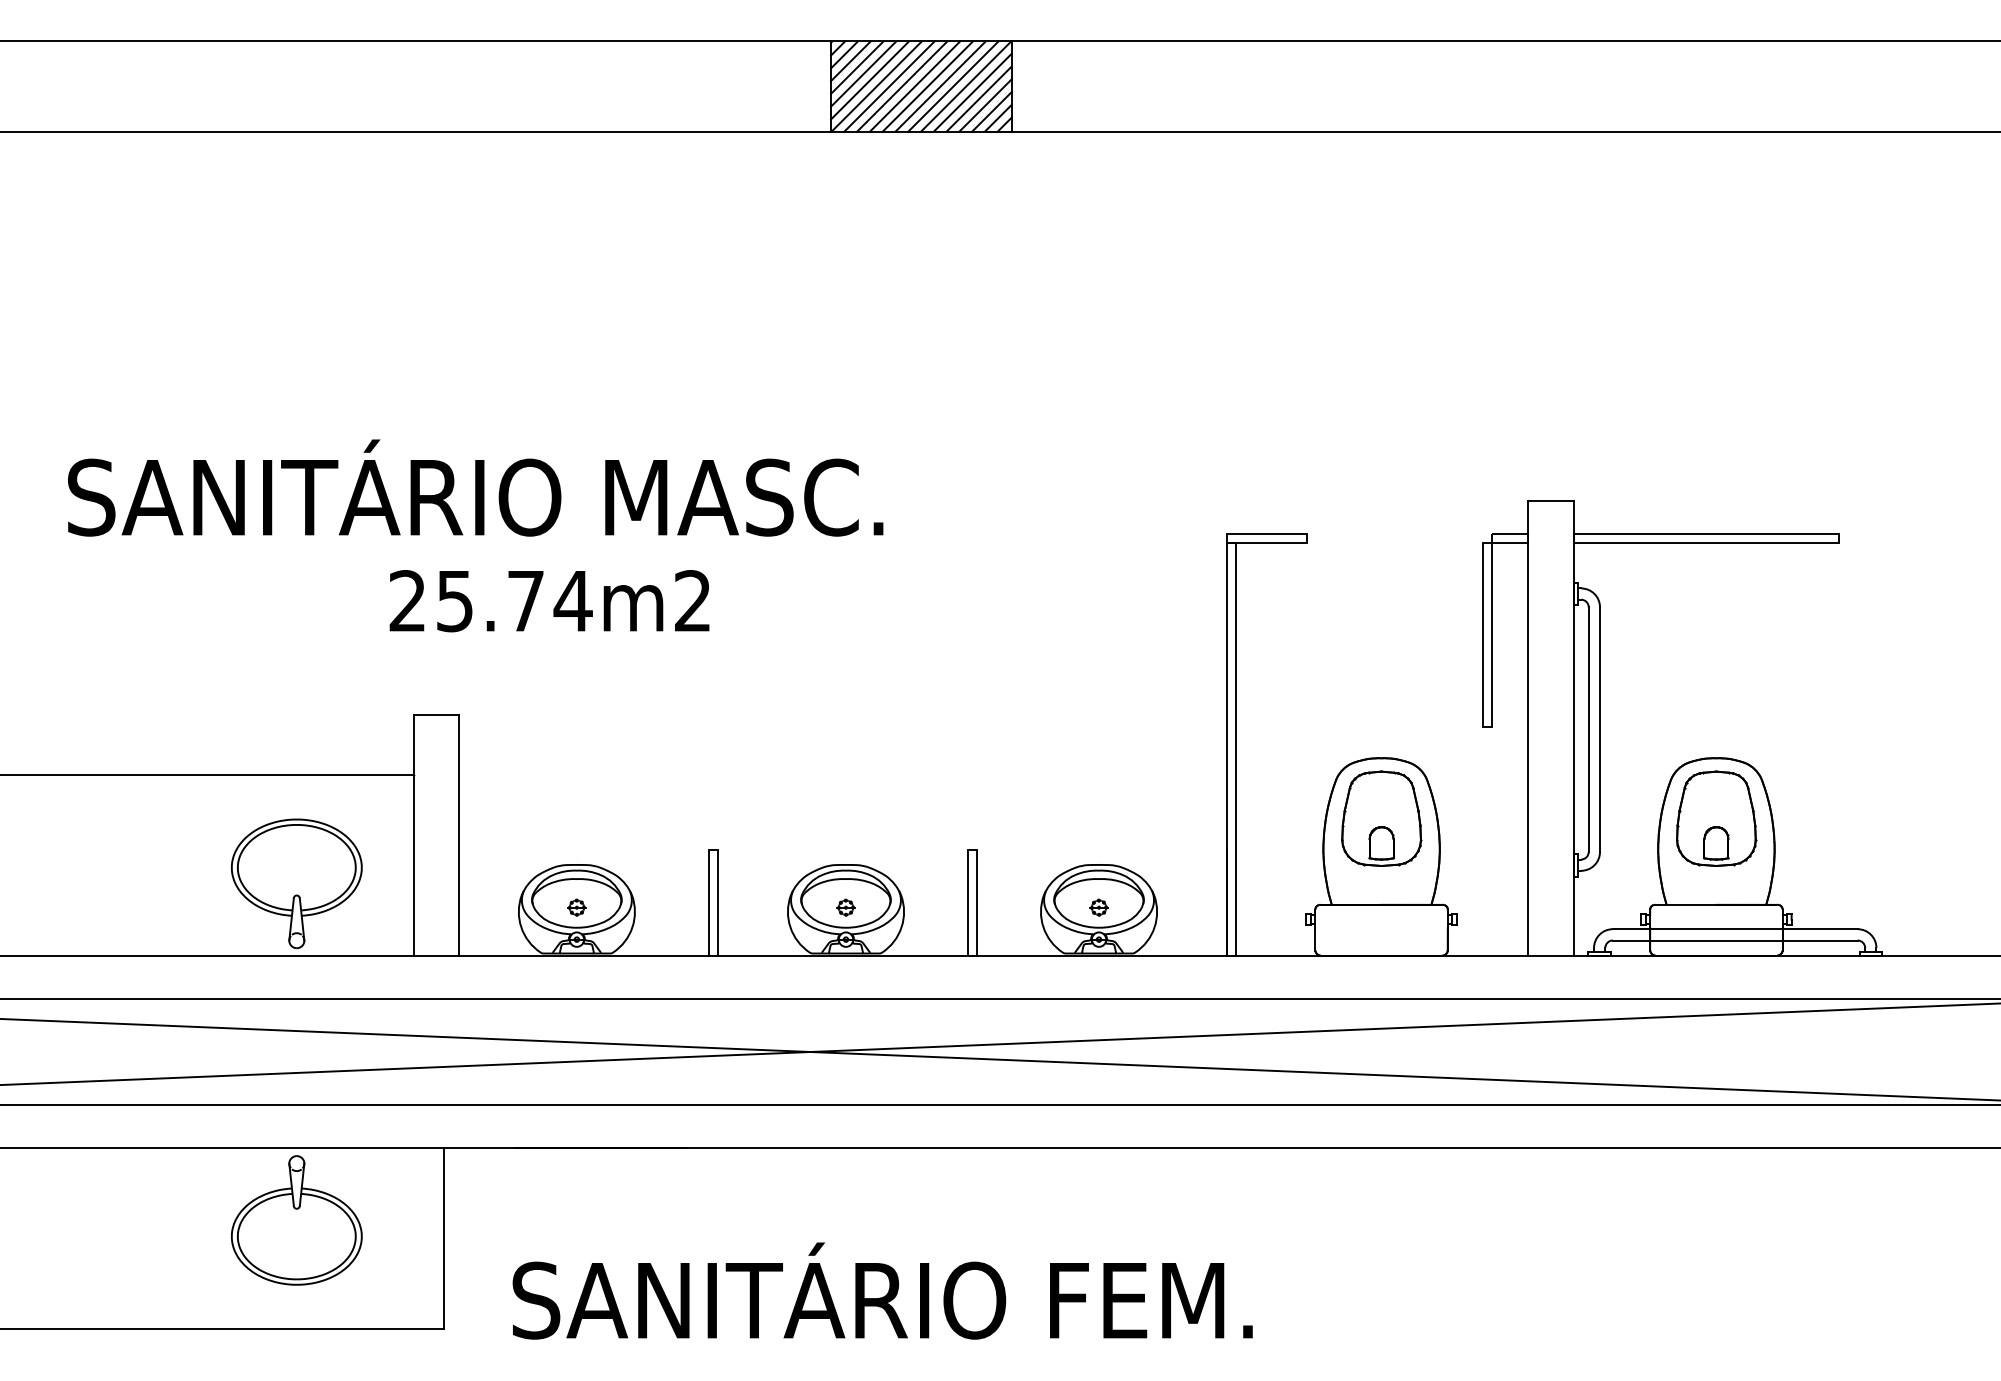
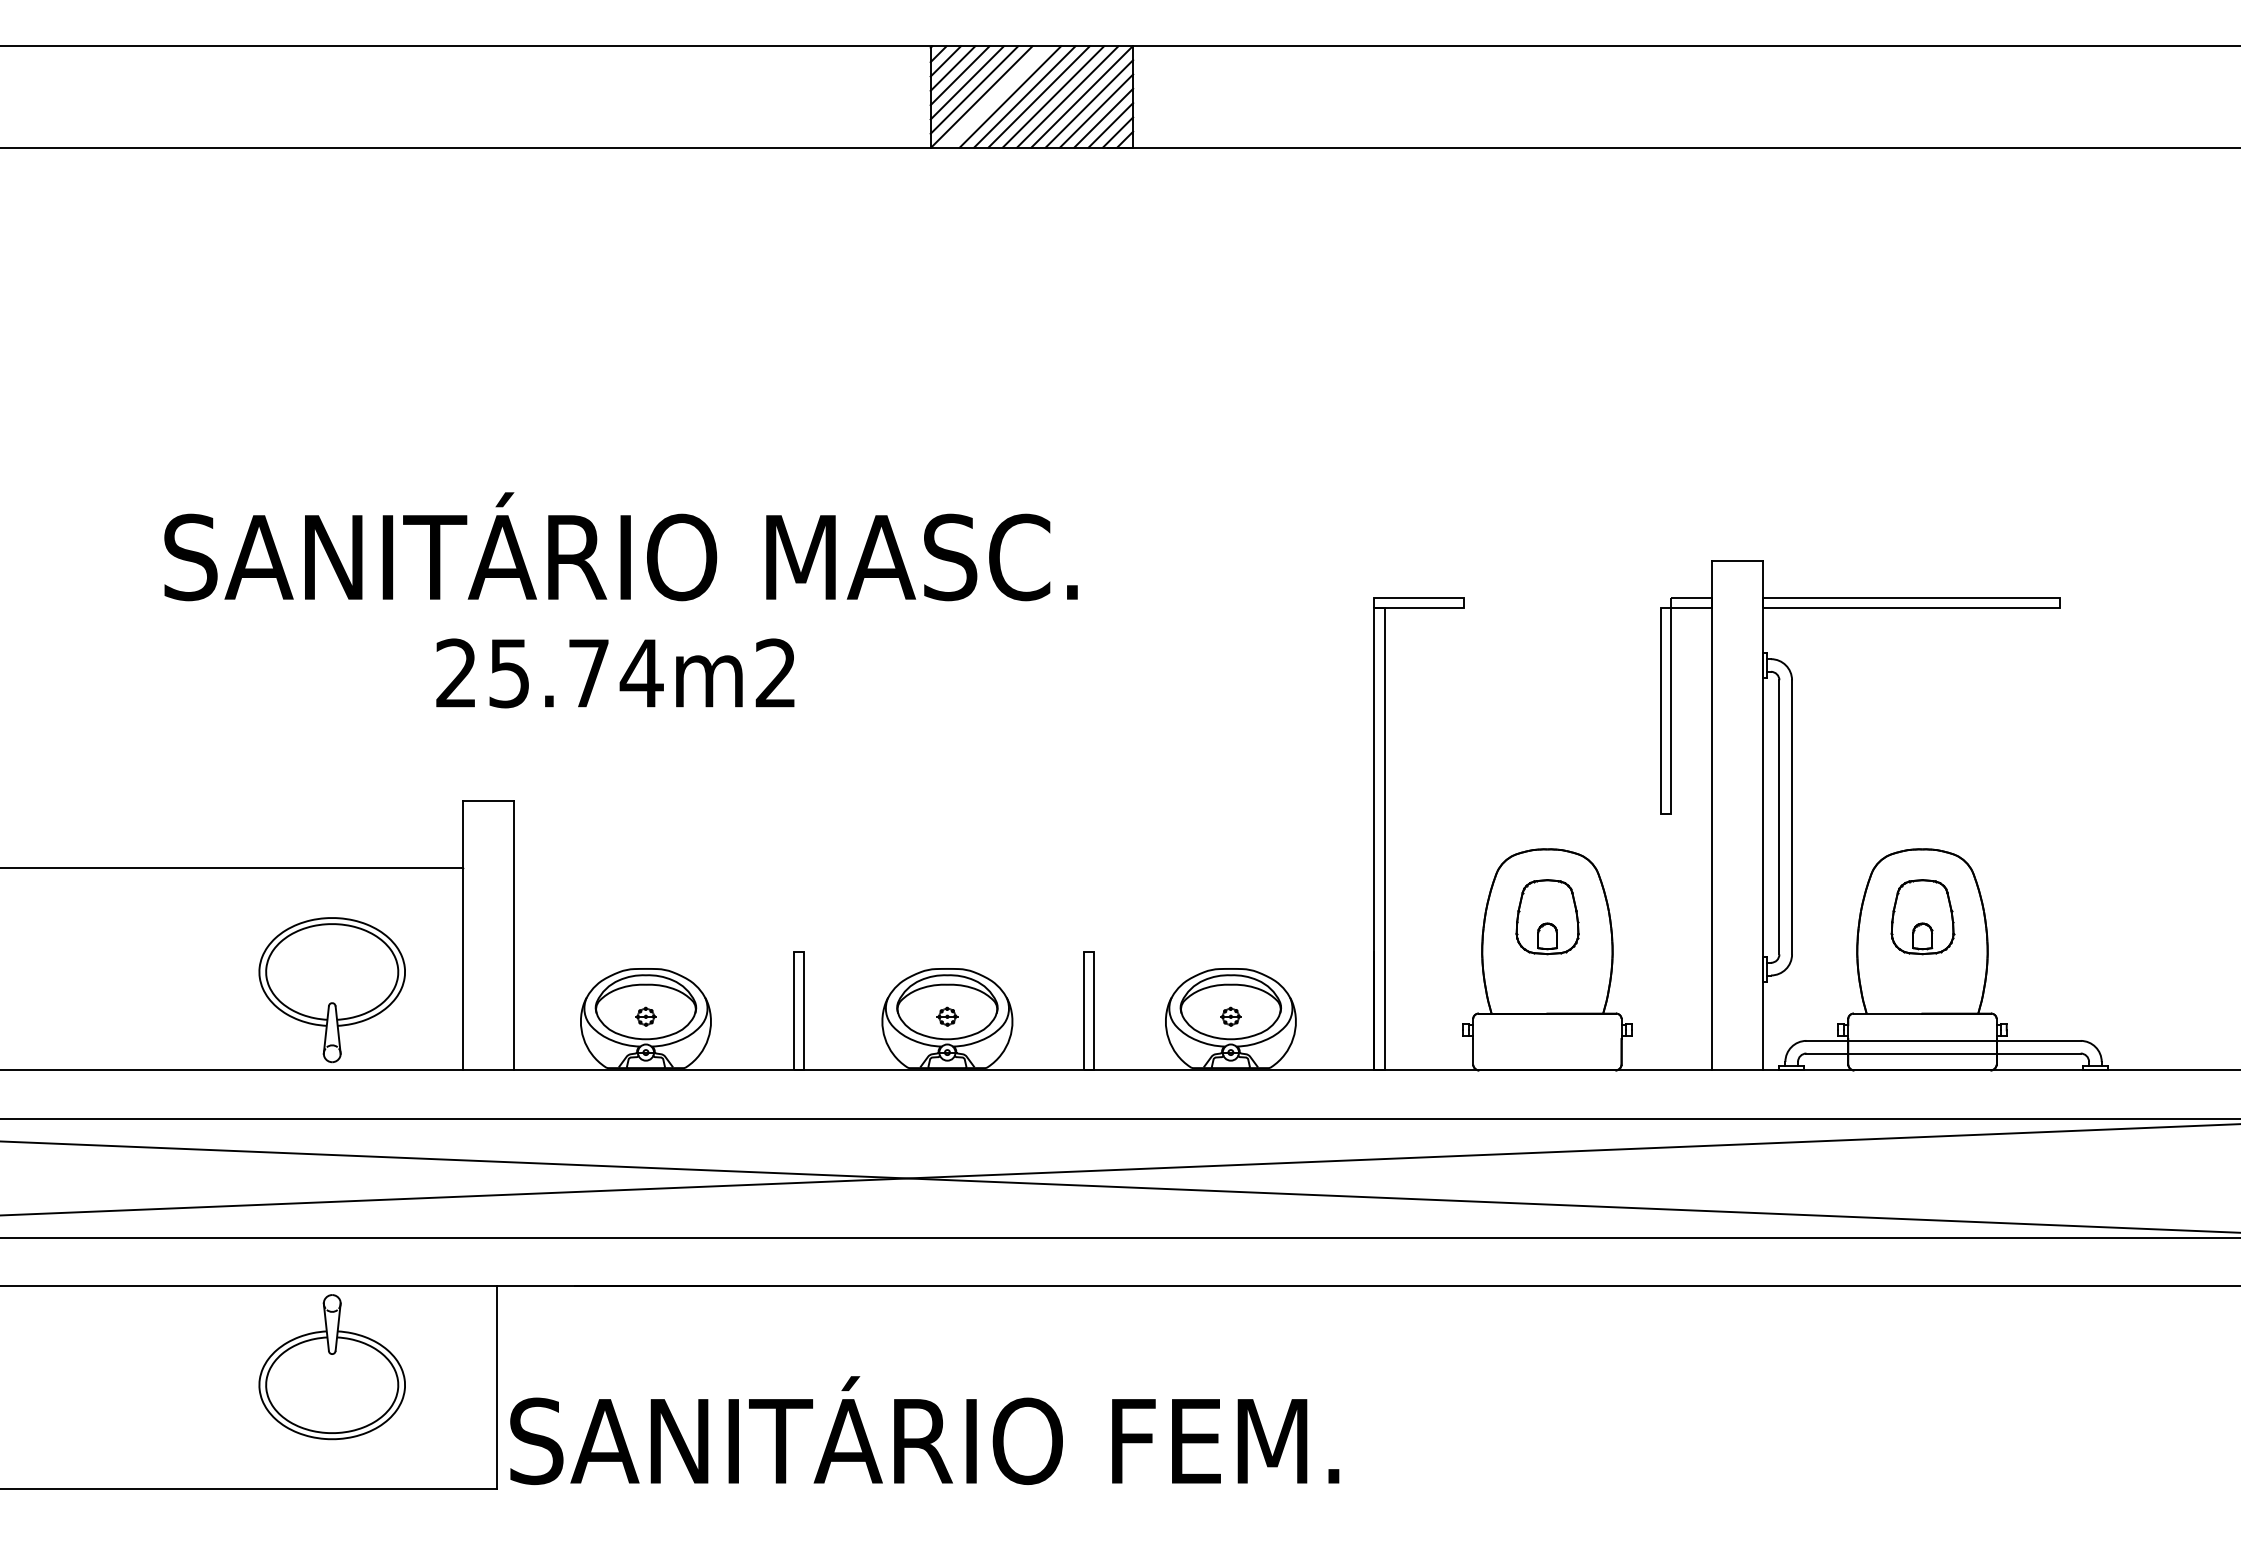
line: (889, 86) -> (996, 96), removed
text: (475, 487) -> (620, 546), moved
part: (1381, 818) -> (1547, 916), size x0.7
part: (1716, 818) -> (1922, 916), size x0.7
text: (882, 1290) -> (924, 1429), moved

